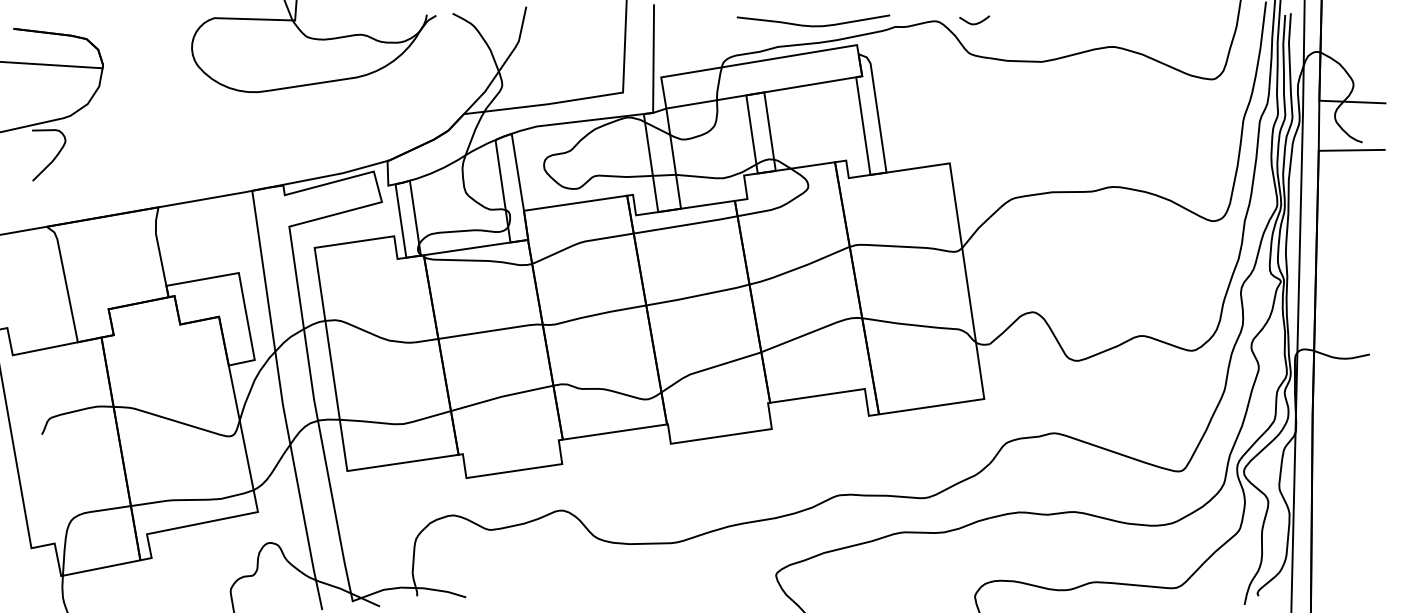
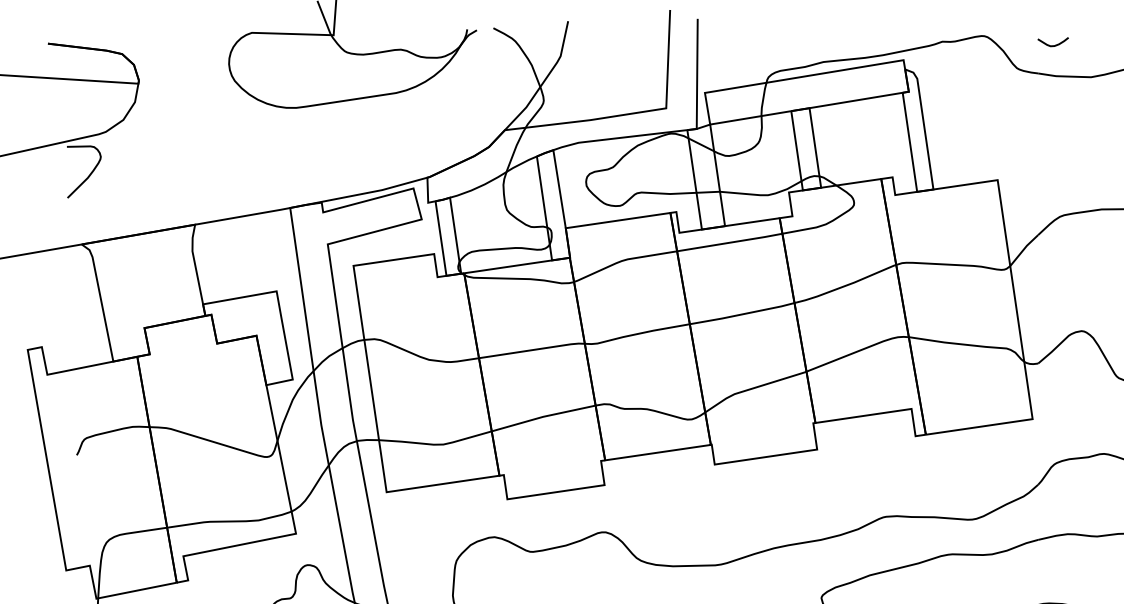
curve: (974, 23) -> (1053, 45), moved
curve: (813, 25) -> (859, 40), removed

